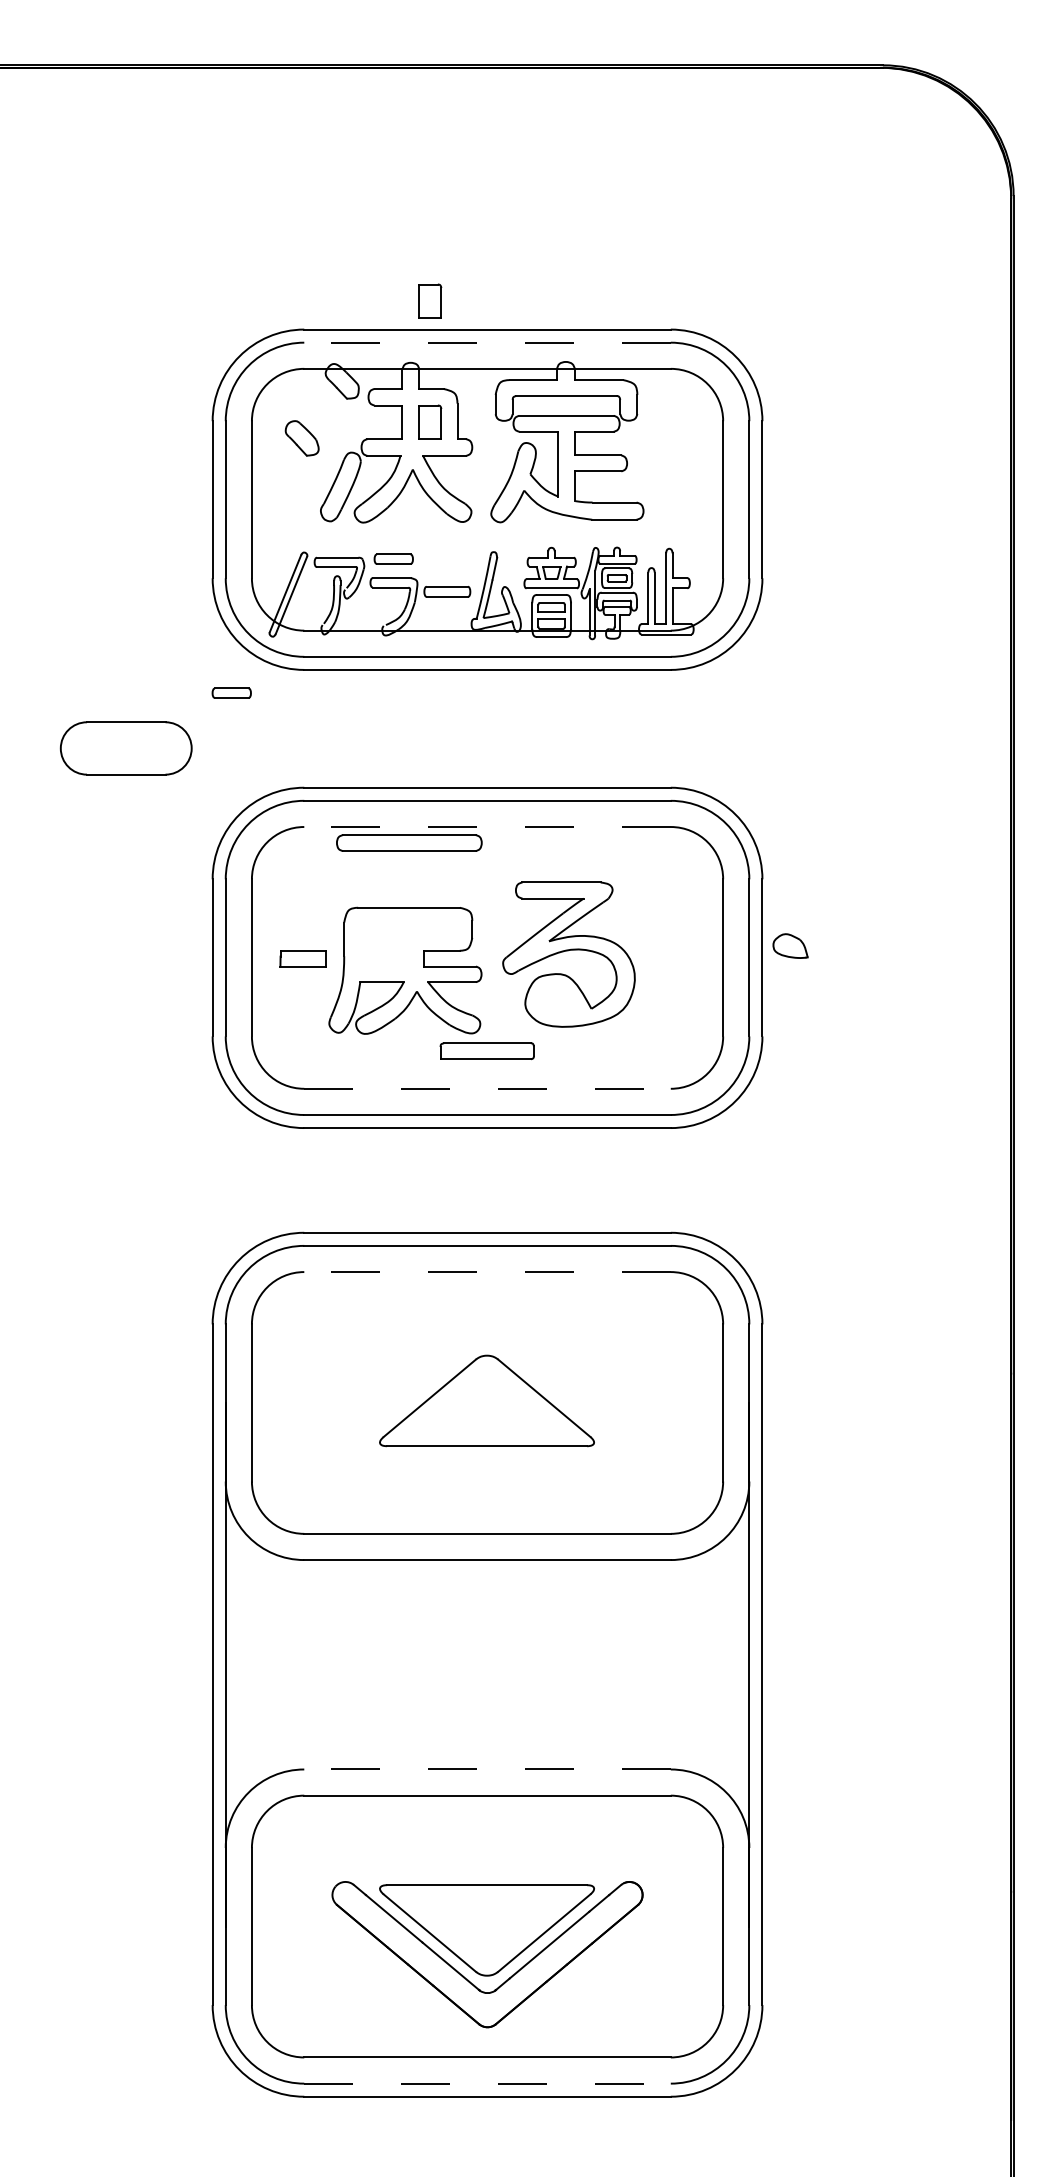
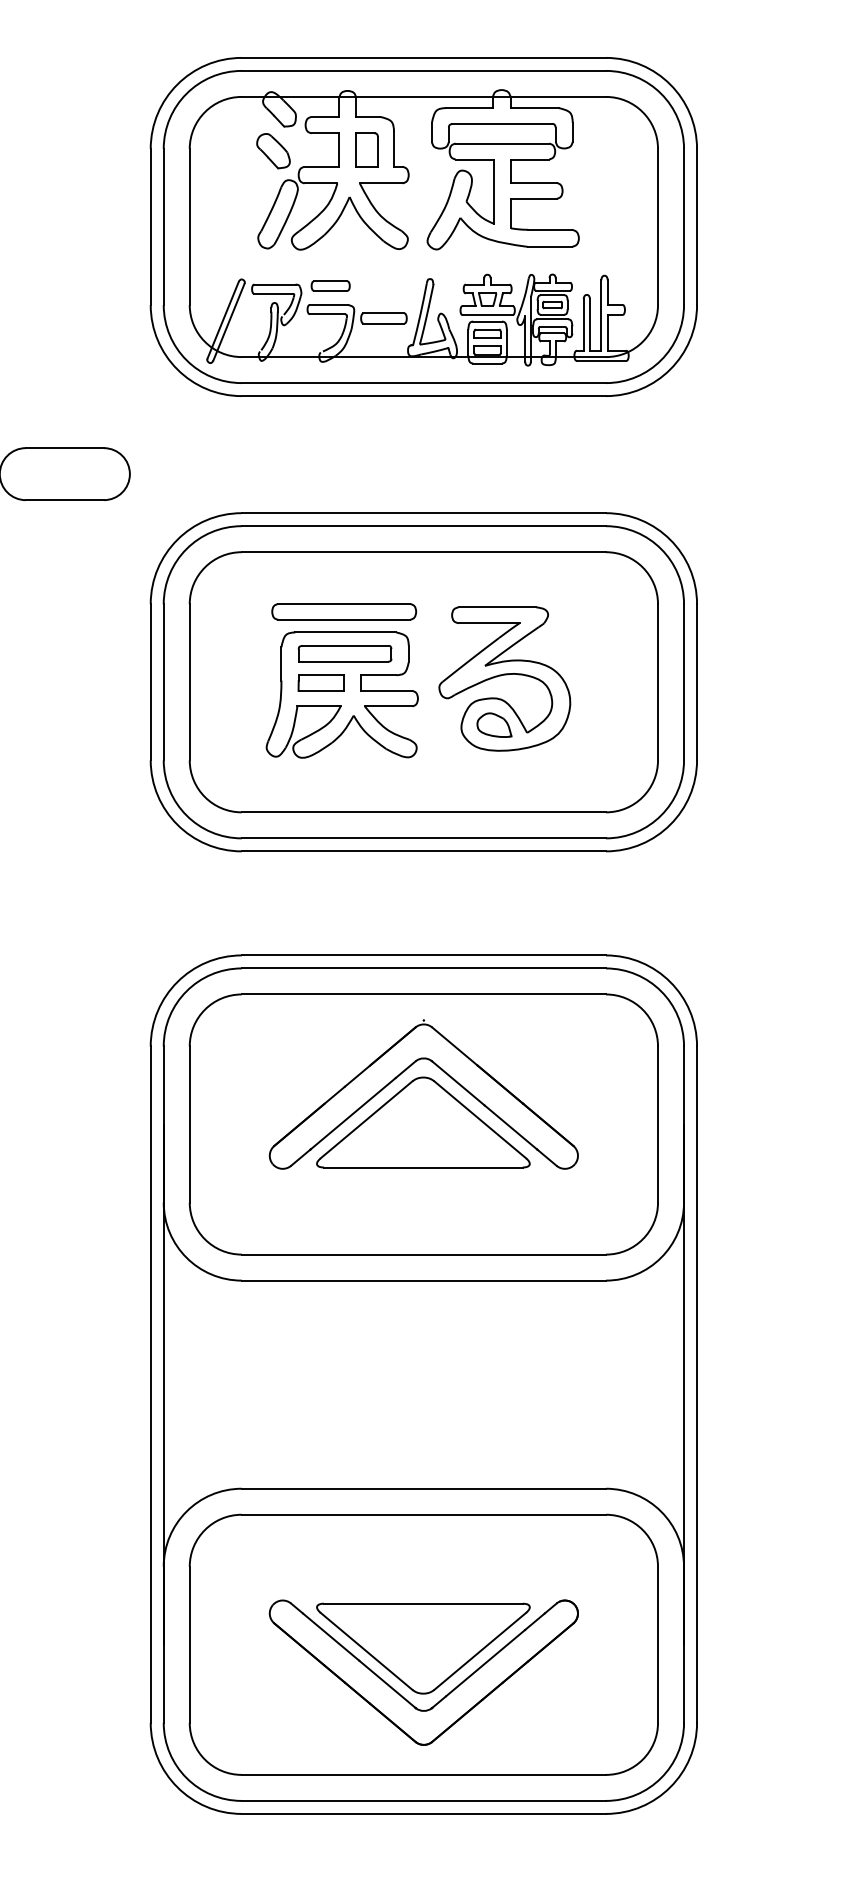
part: (430, 300) -> (367, 29), removed
line: (487, 342) -> (423, 70), dashed -> solid
part: (301, 438) -> (272, 151), moved
part: (231, 692) -> (169, 418), removed
line: (487, 827) -> (423, 552), dashed -> solid
part: (409, 842) -> (344, 611), moved
part: (790, 945) -> (494, 724), moved
part: (302, 958) -> (320, 682), moved
part: (486, 1051) -> (344, 654), moved
line: (488, 1088) -> (424, 812), dashed -> solid
line: (487, 1272) -> (423, 994), dashed -> solid
part: (471, 1347) -> (407, 1069), added
line: (487, 1769) -> (423, 1488), dashed -> solid
line: (488, 2083) -> (424, 1800), dashed -> solid

